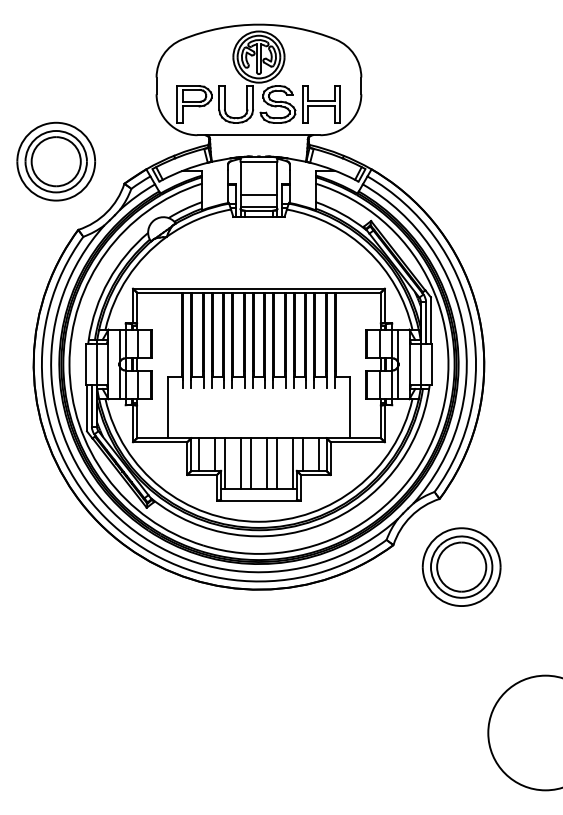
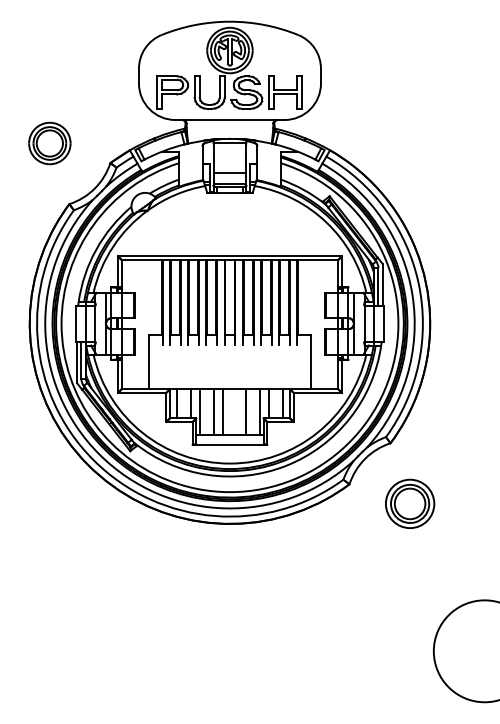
part: (55, 161) -> (49, 143), size x0.6
line: (267, 463) -> (237, 411), removed
part: (460, 566) -> (409, 503), size x0.7

